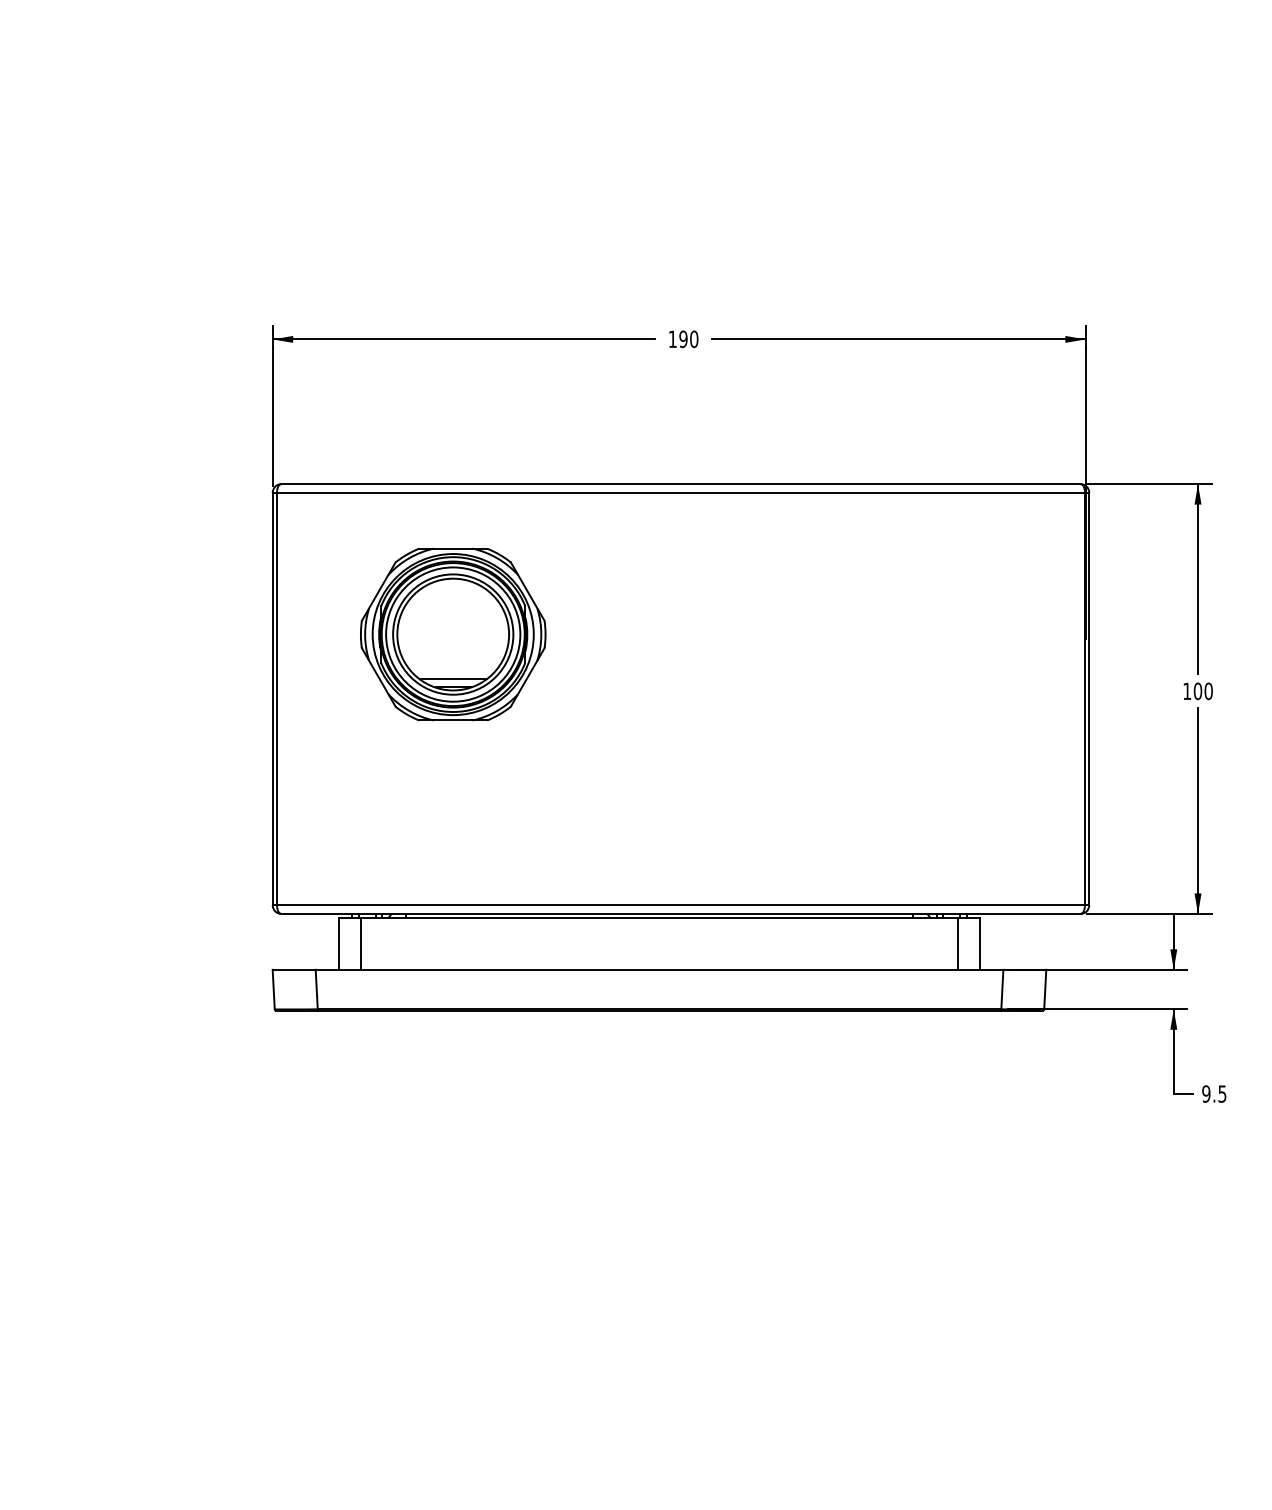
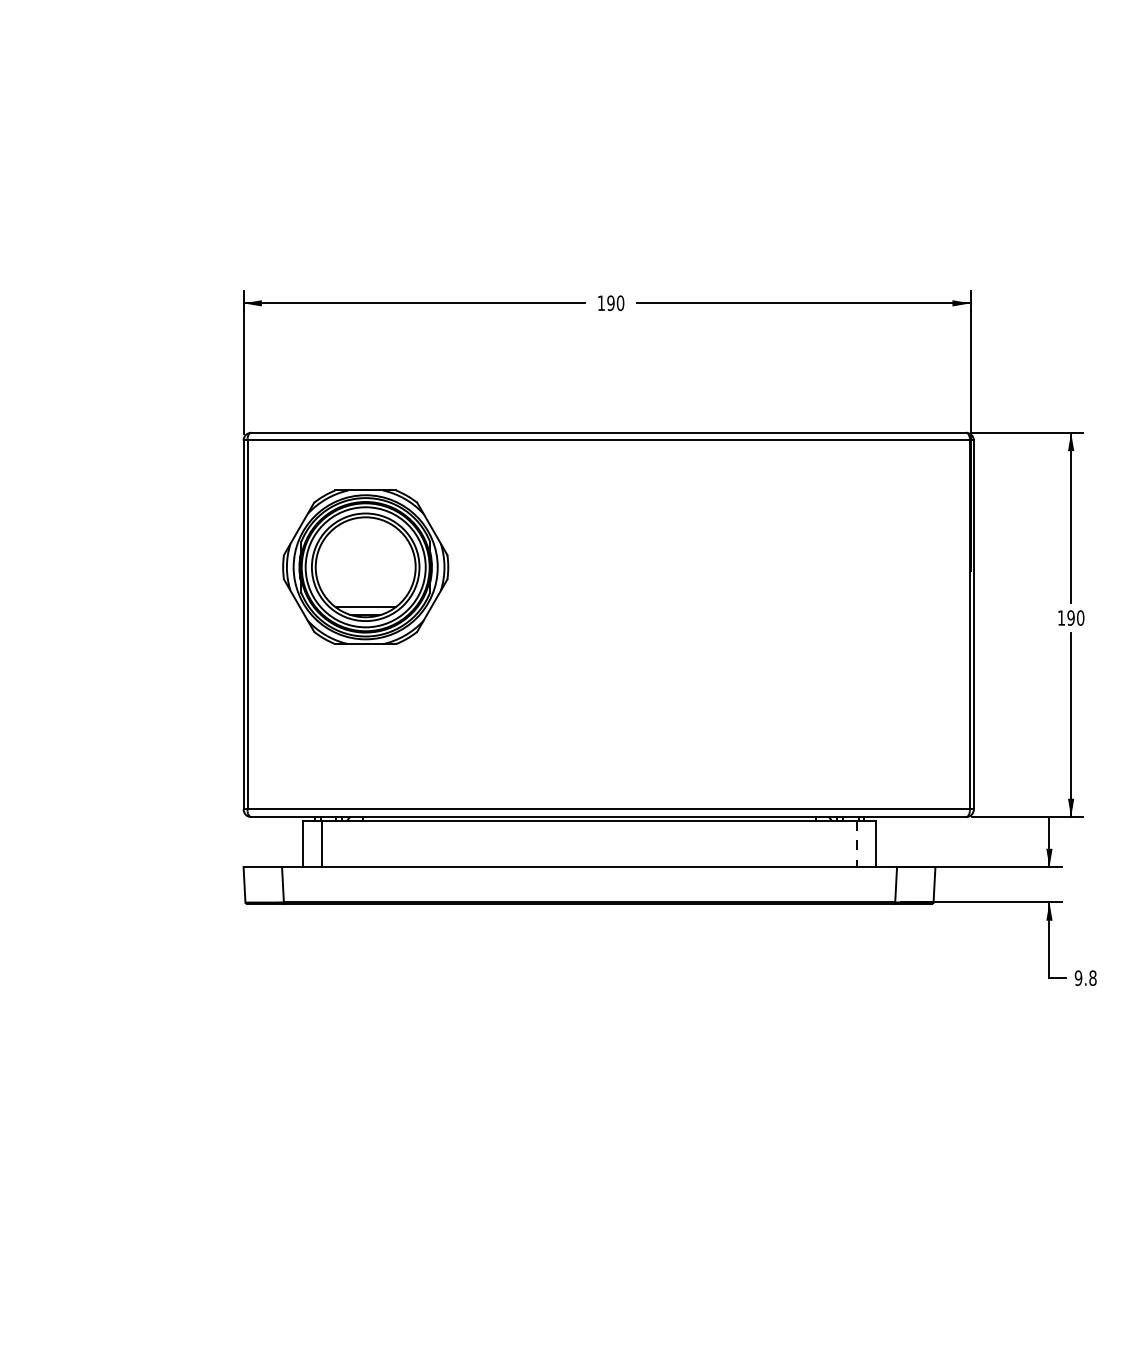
part: (453, 634) -> (365, 567), moved
text: (1197, 691) -> (1070, 618), 100 -> 190
line: (958, 943) -> (856, 843), solid -> dashed
text: (1222, 1093) -> (1093, 977), 9.5 -> 9.8

